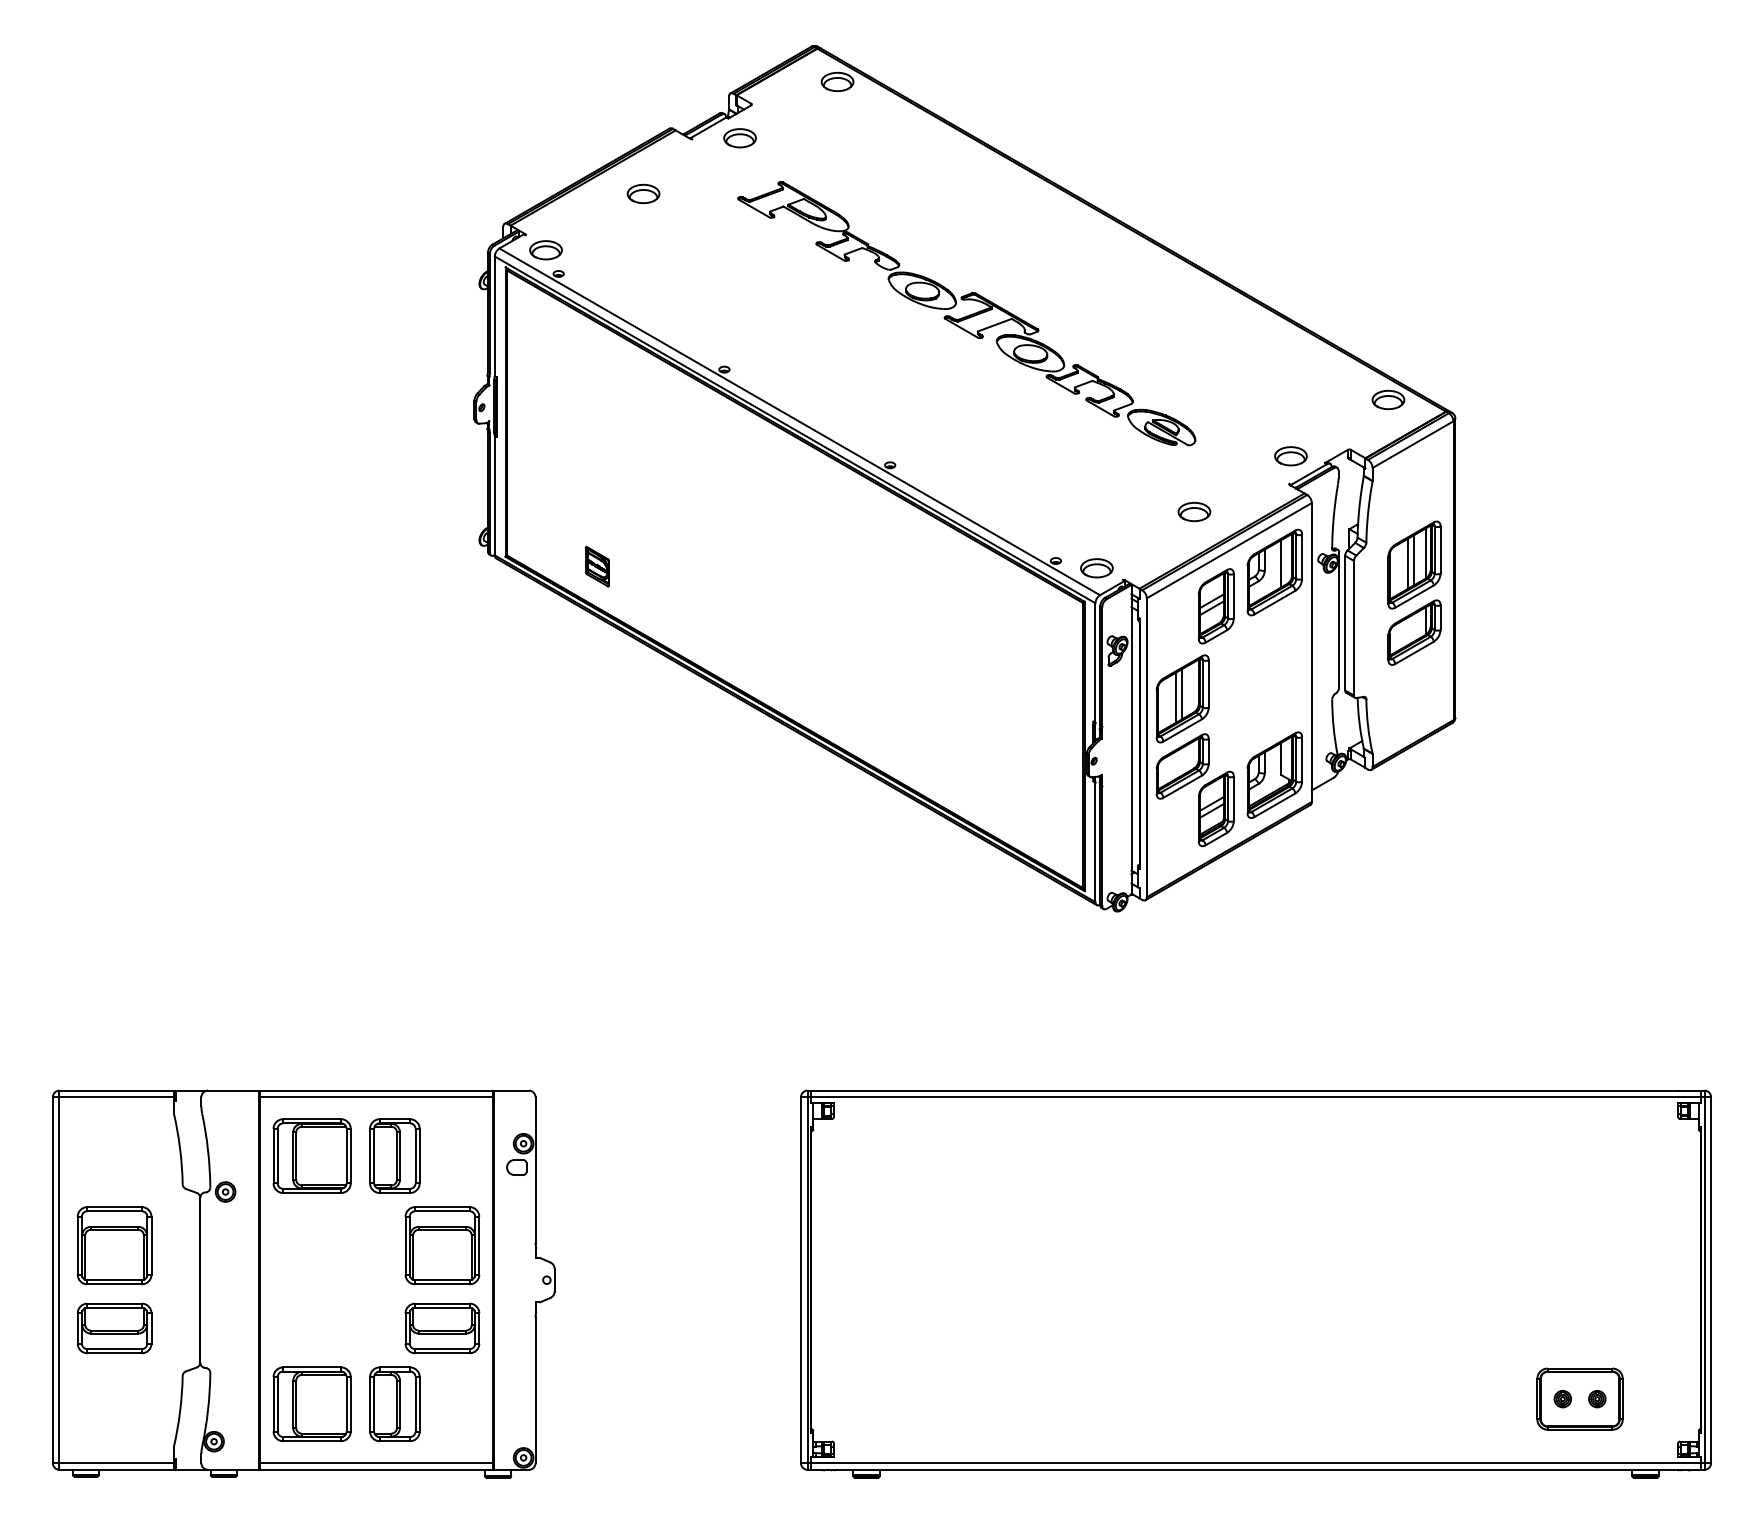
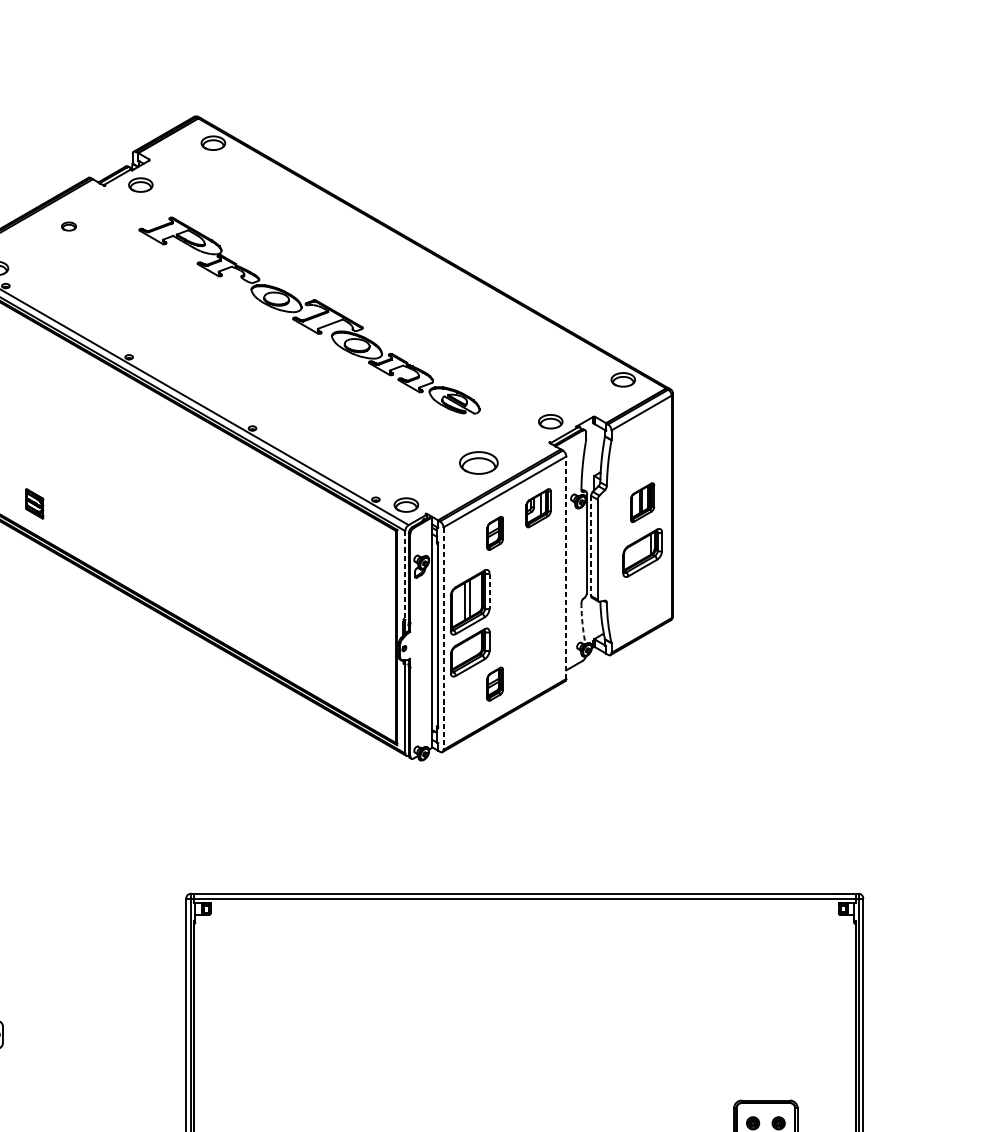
part: (643, 193) -> (68, 226), size x0.6
part: (1194, 512) -> (478, 463), size x1.6
part: (1414, 564) -> (642, 502), size x0.6
part: (1274, 572) -> (538, 508), size x0.6
part: (1216, 606) -> (495, 533), size x0.6
line: (1345, 623) -> (591, 546), solid -> dashed
line: (1311, 652) -> (566, 567), solid -> dashed
line: (1095, 663) -> (405, 575), solid -> dashed
line: (1208, 683) -> (489, 590), solid -> dashed
arc: (1333, 727) -> (582, 623), solid -> dashed
line: (1146, 748) -> (443, 639), solid -> dashed
part: (1274, 774) -> (538, 658), removed
part: (1216, 808) -> (495, 683), size x0.6

